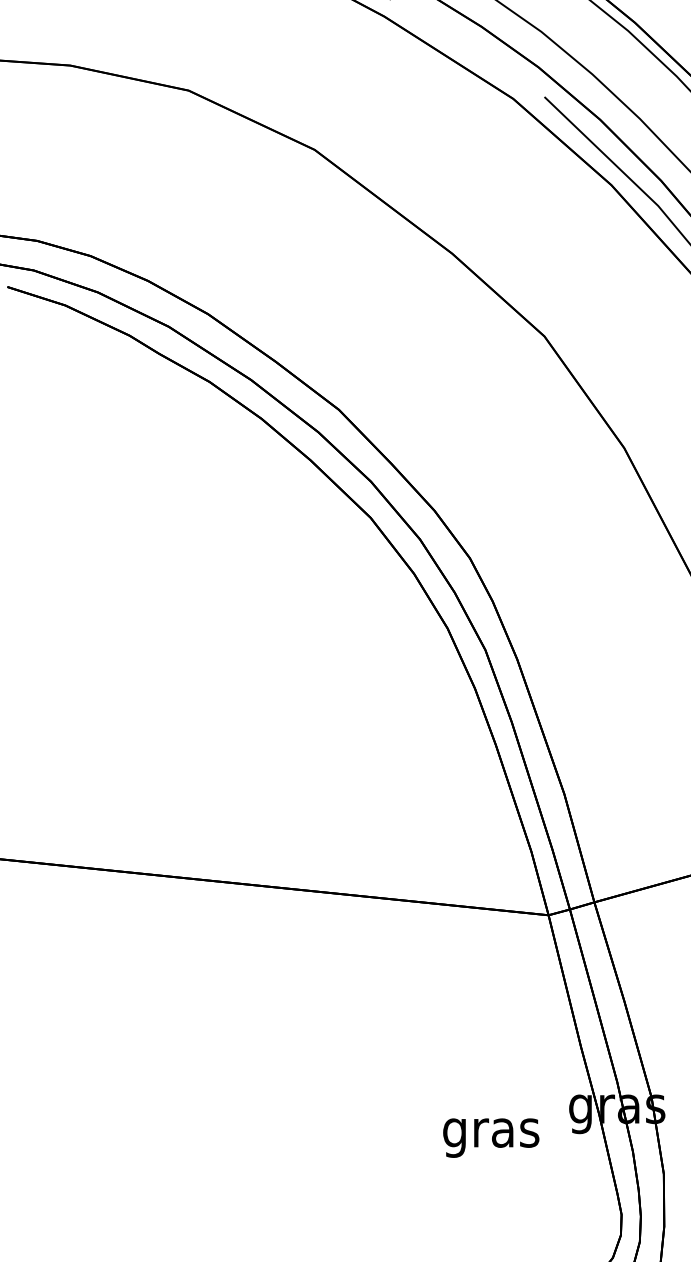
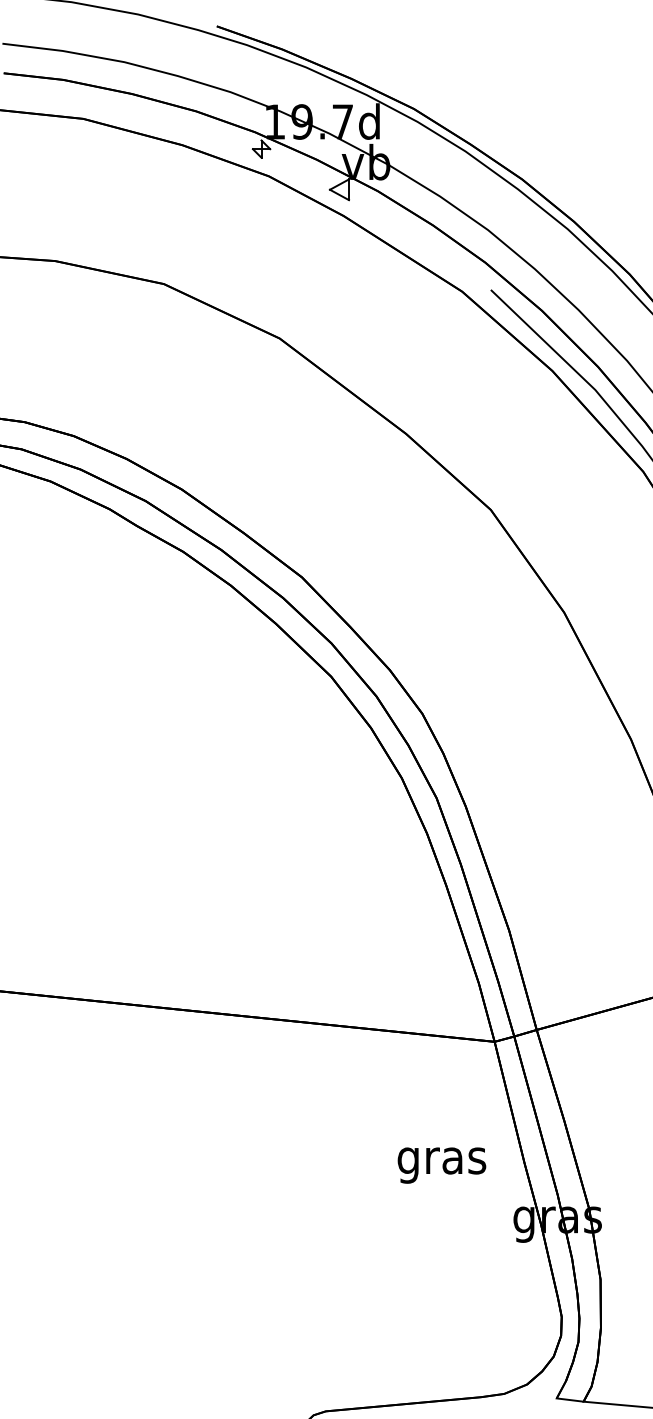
text: (490, 1138) -> (441, 1165), moved

